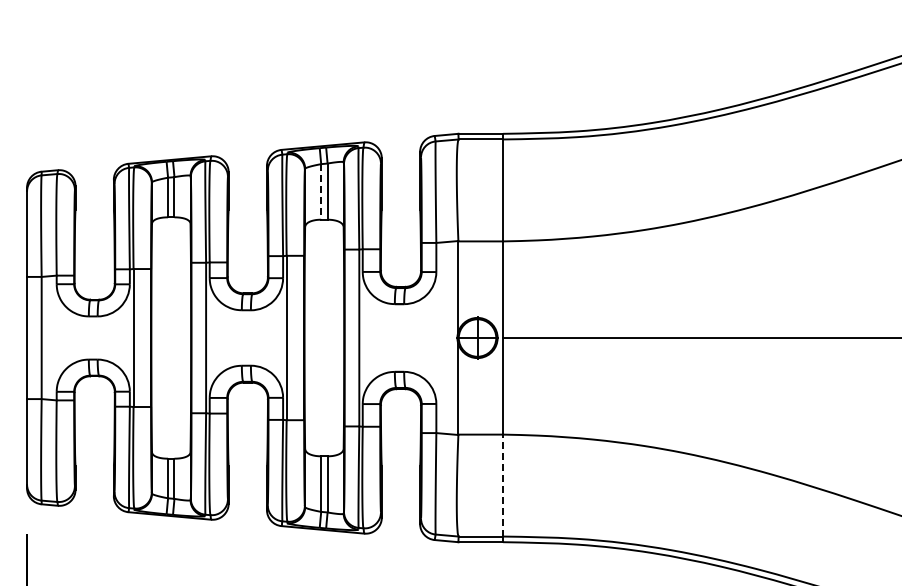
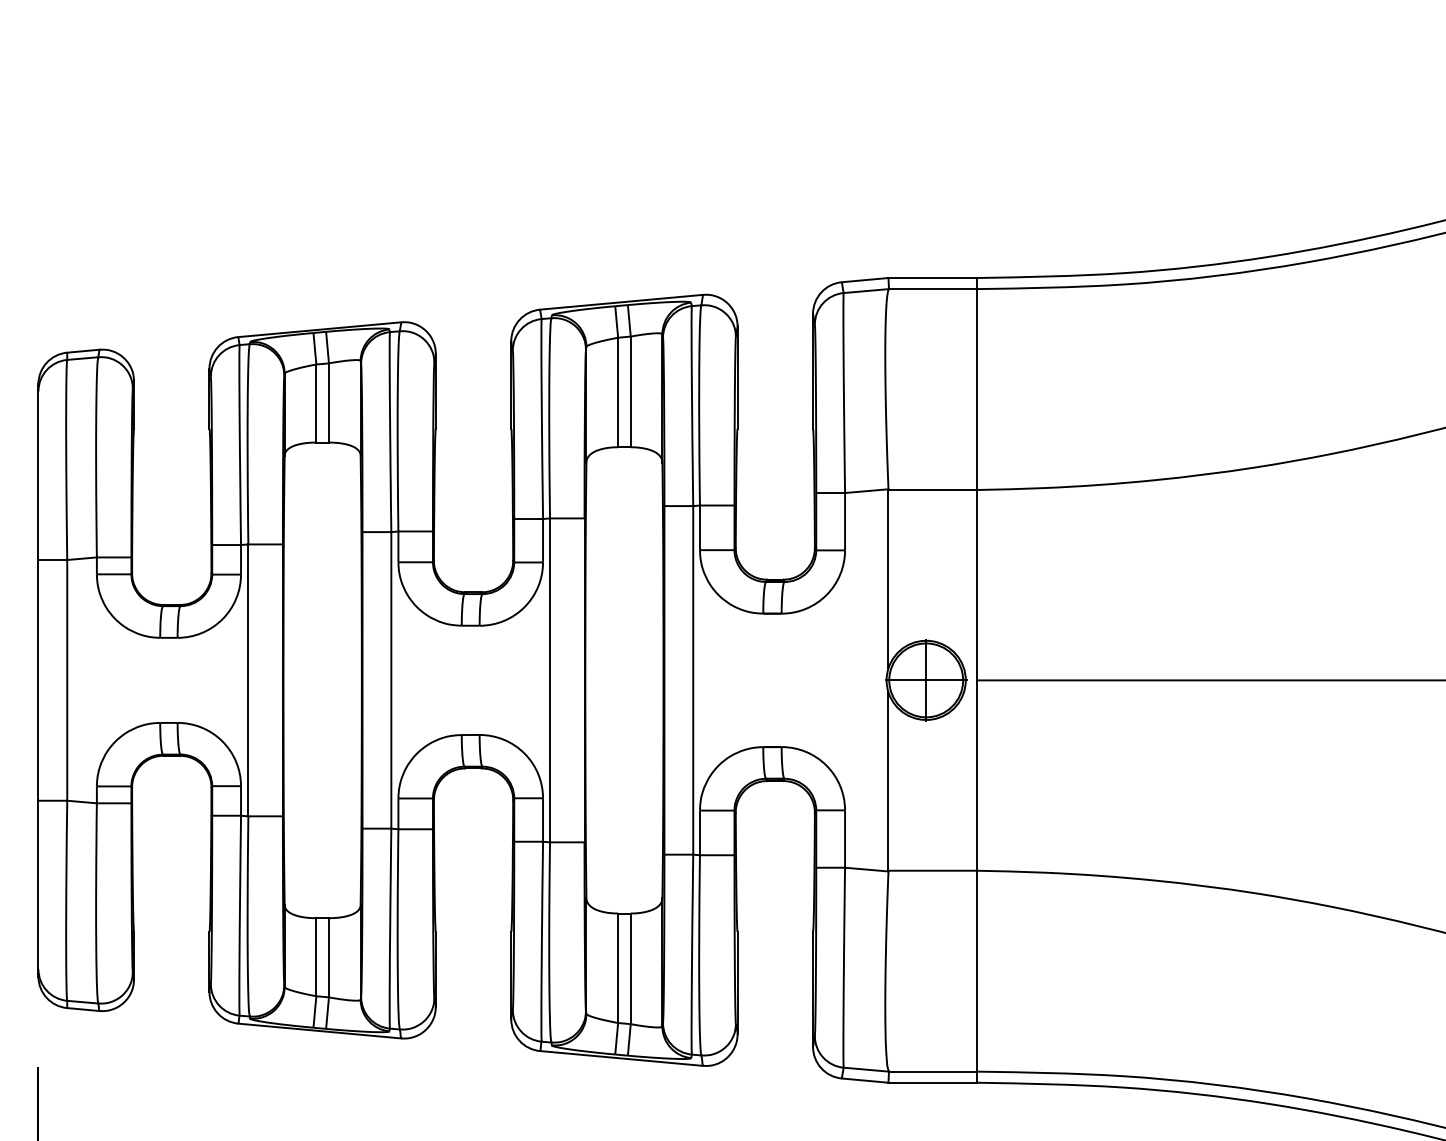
line: (321, 191) -> (618, 391), dashed -> solid
line: (503, 485) -> (977, 971), dashed -> solid

